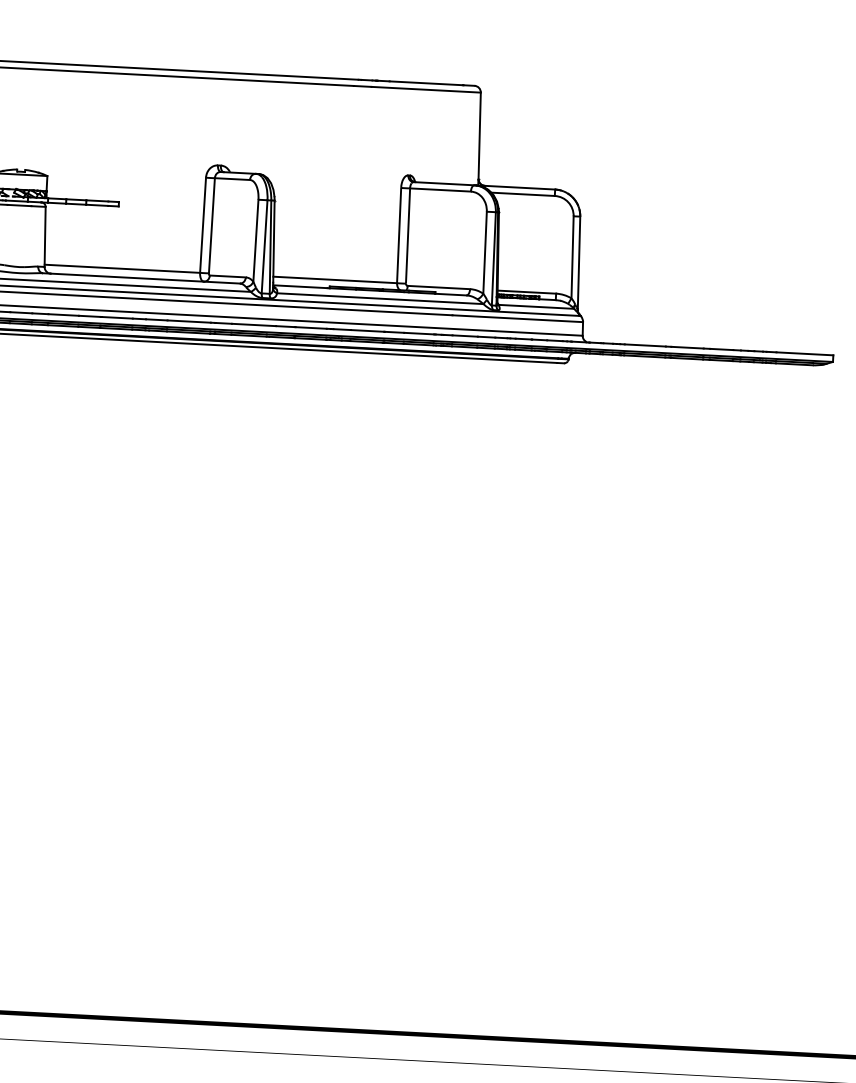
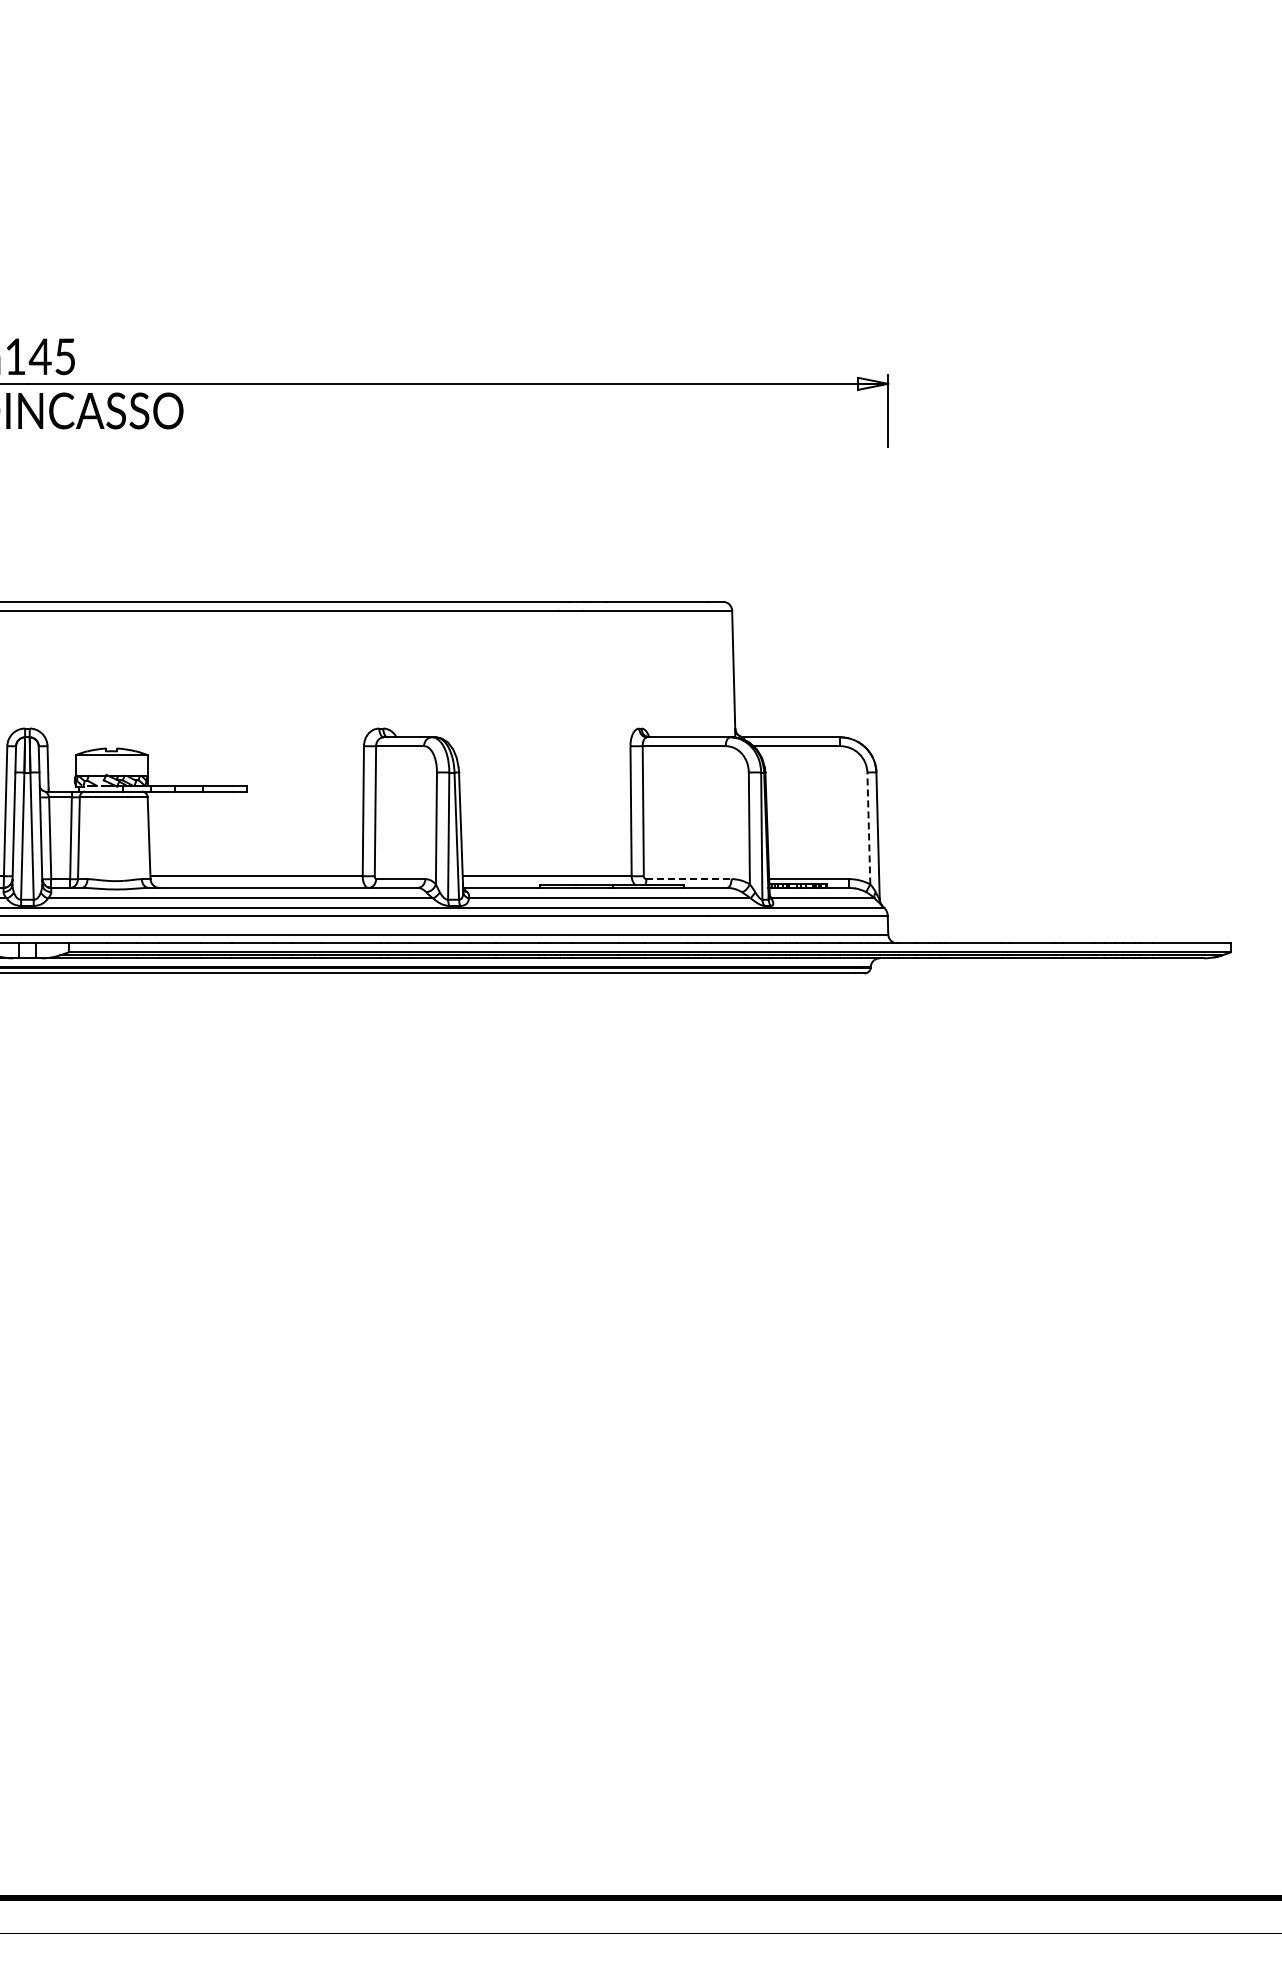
line: (572, 257) -> (868, 828), solid -> dashed
line: (439, 287) -> (689, 879), solid -> dashed

